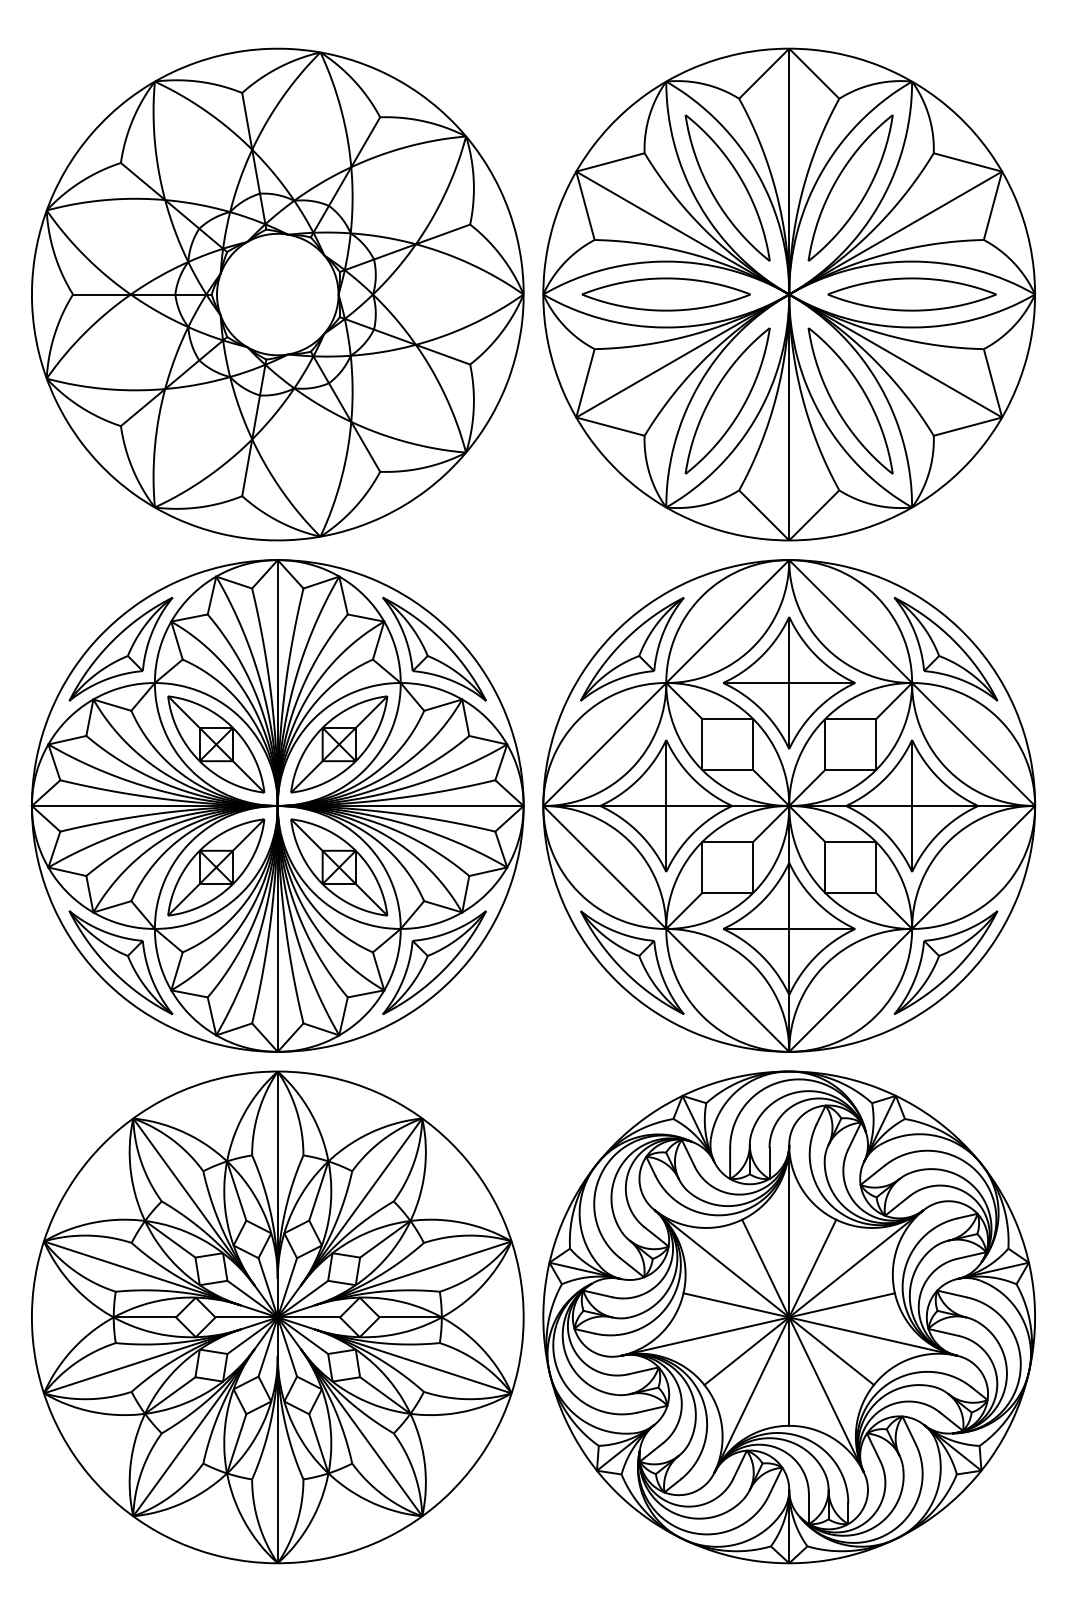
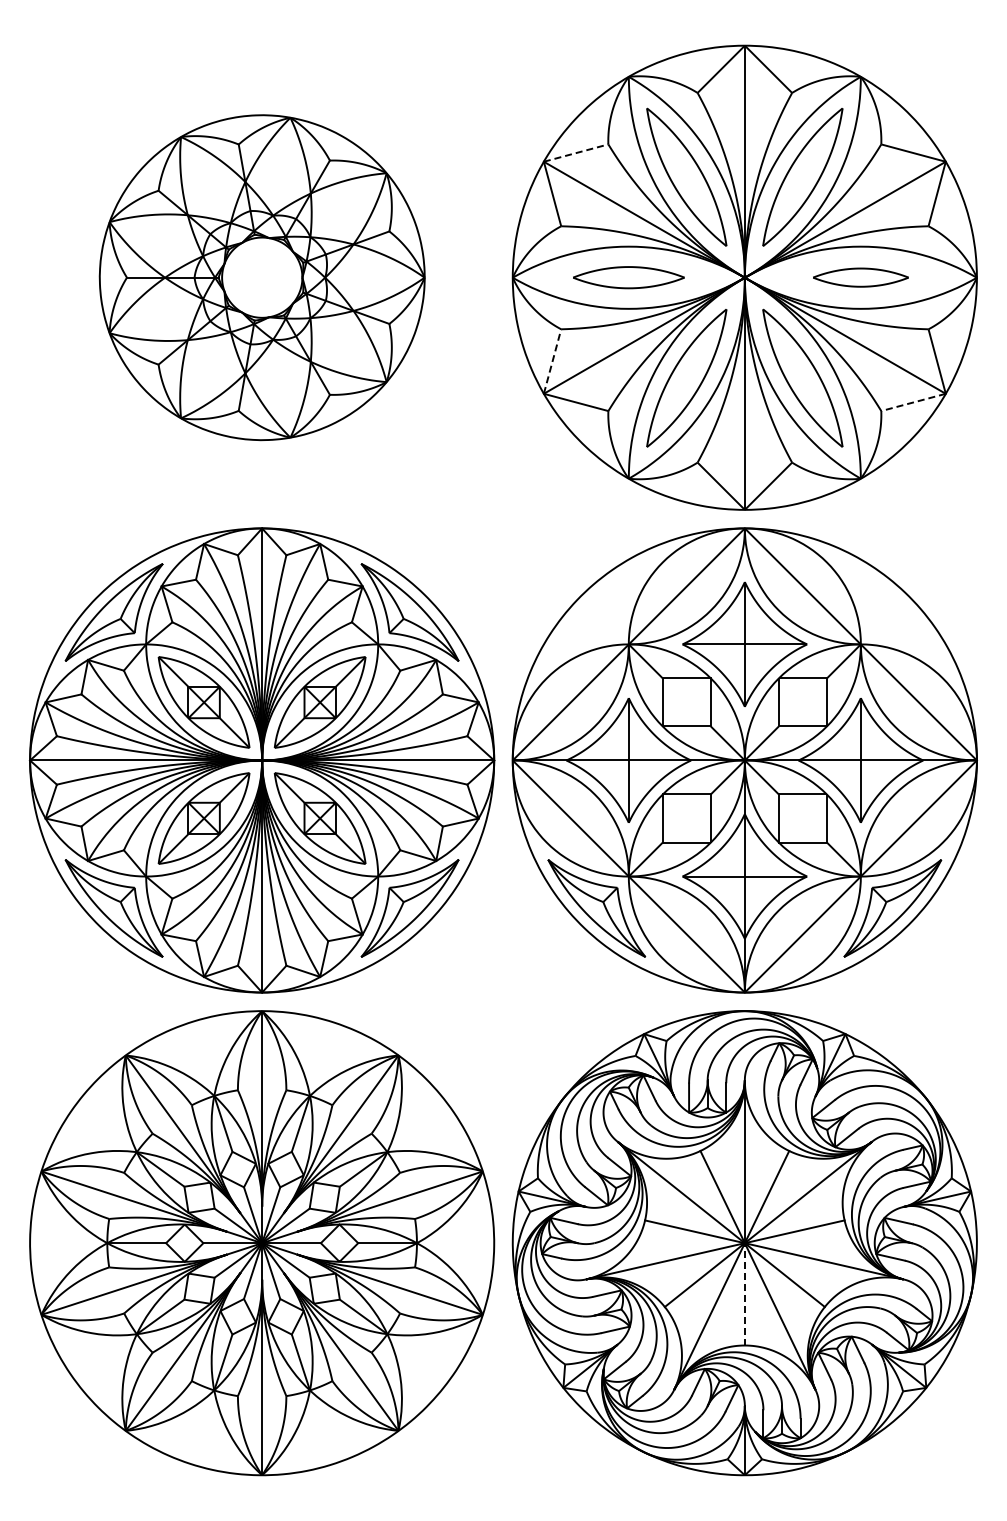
line: (610, 161) -> (576, 152), solid -> dashed
part: (278, 294) -> (262, 277), size x0.7
part: (665, 294) -> (628, 277), size x0.7
part: (911, 294) -> (860, 277), size x0.6
line: (585, 383) -> (552, 361), solid -> dashed
line: (967, 426) -> (913, 402), solid -> dashed
part: (632, 649) -> (596, 612), removed
part: (945, 649) -> (892, 612), removed
line: (788, 1370) -> (744, 1293), solid -> dashed

